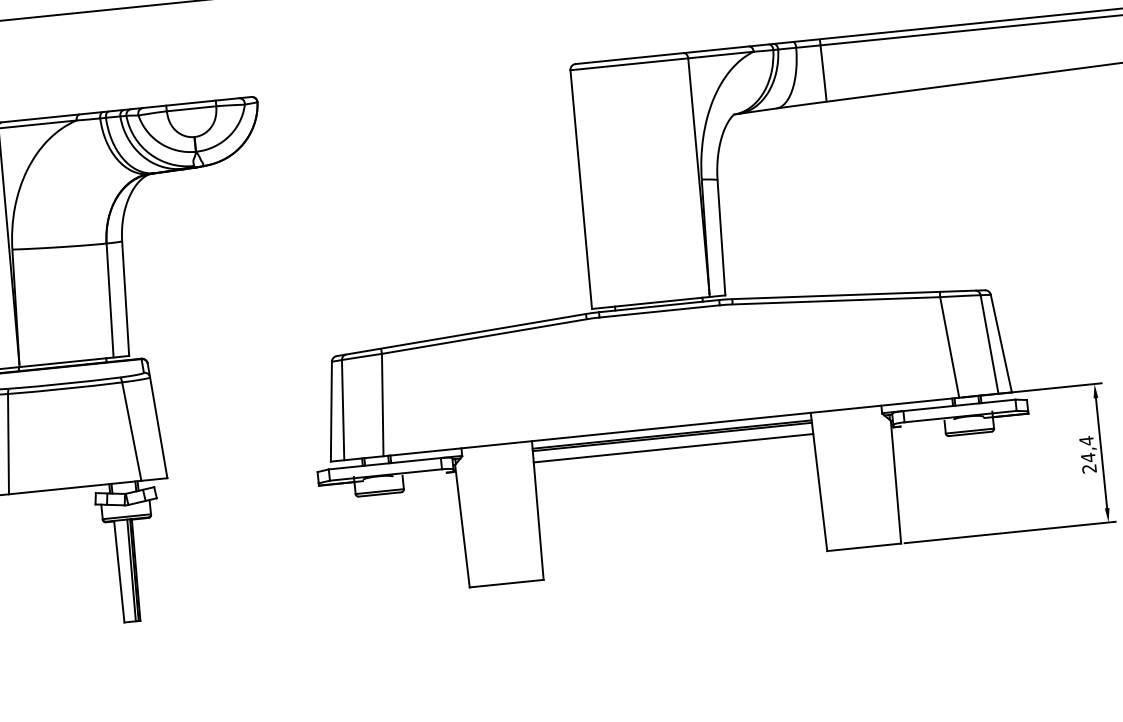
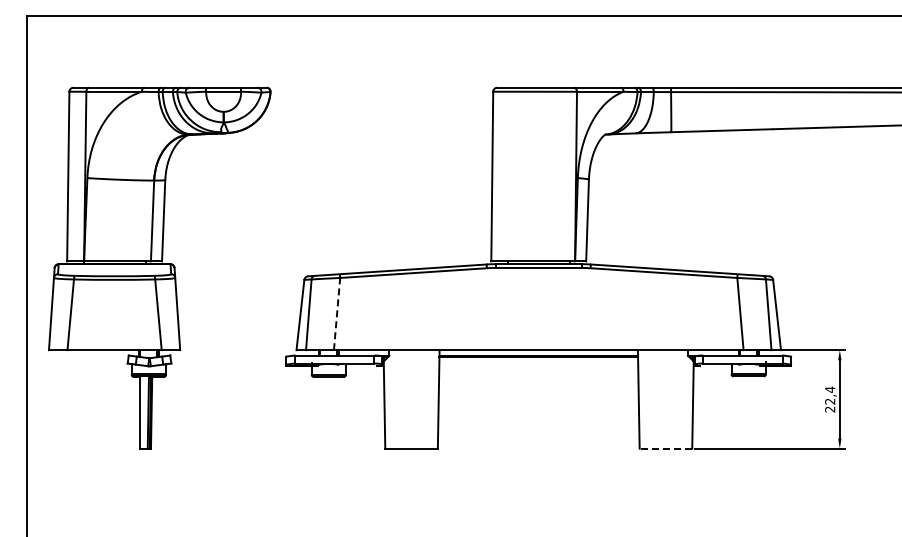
line: (383, 404) -> (337, 313), solid -> dashed
line: (673, 448) -> (538, 365), removed
text: (1088, 457) -> (830, 401), 24,4 -> 22,4
line: (863, 547) -> (665, 448), solid -> dashed

